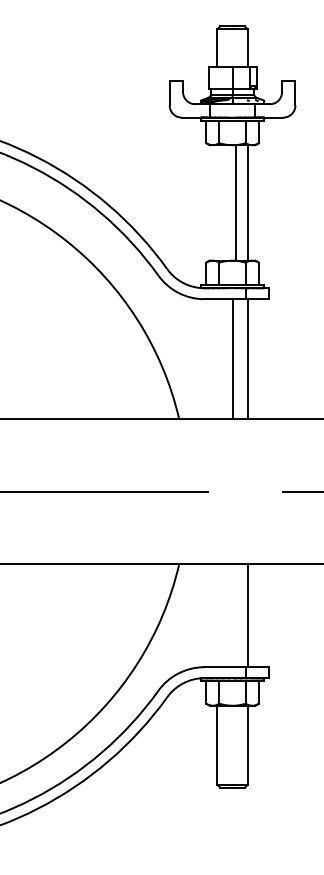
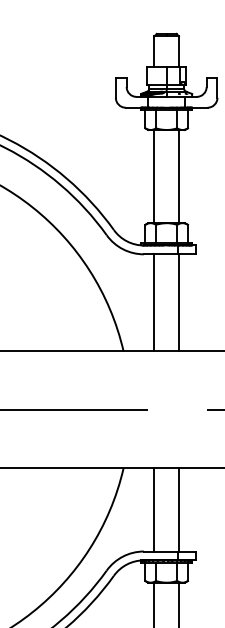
line: (236, 202) -> (154, 176), moved
line: (233, 359) -> (154, 303), moved
line: (217, 615) -> (154, 509), added

